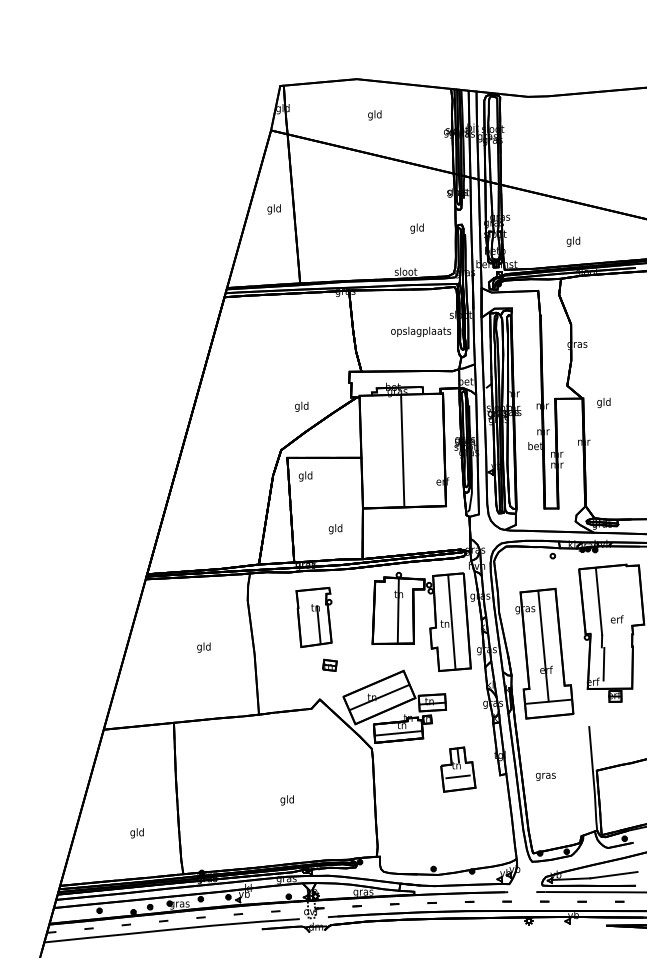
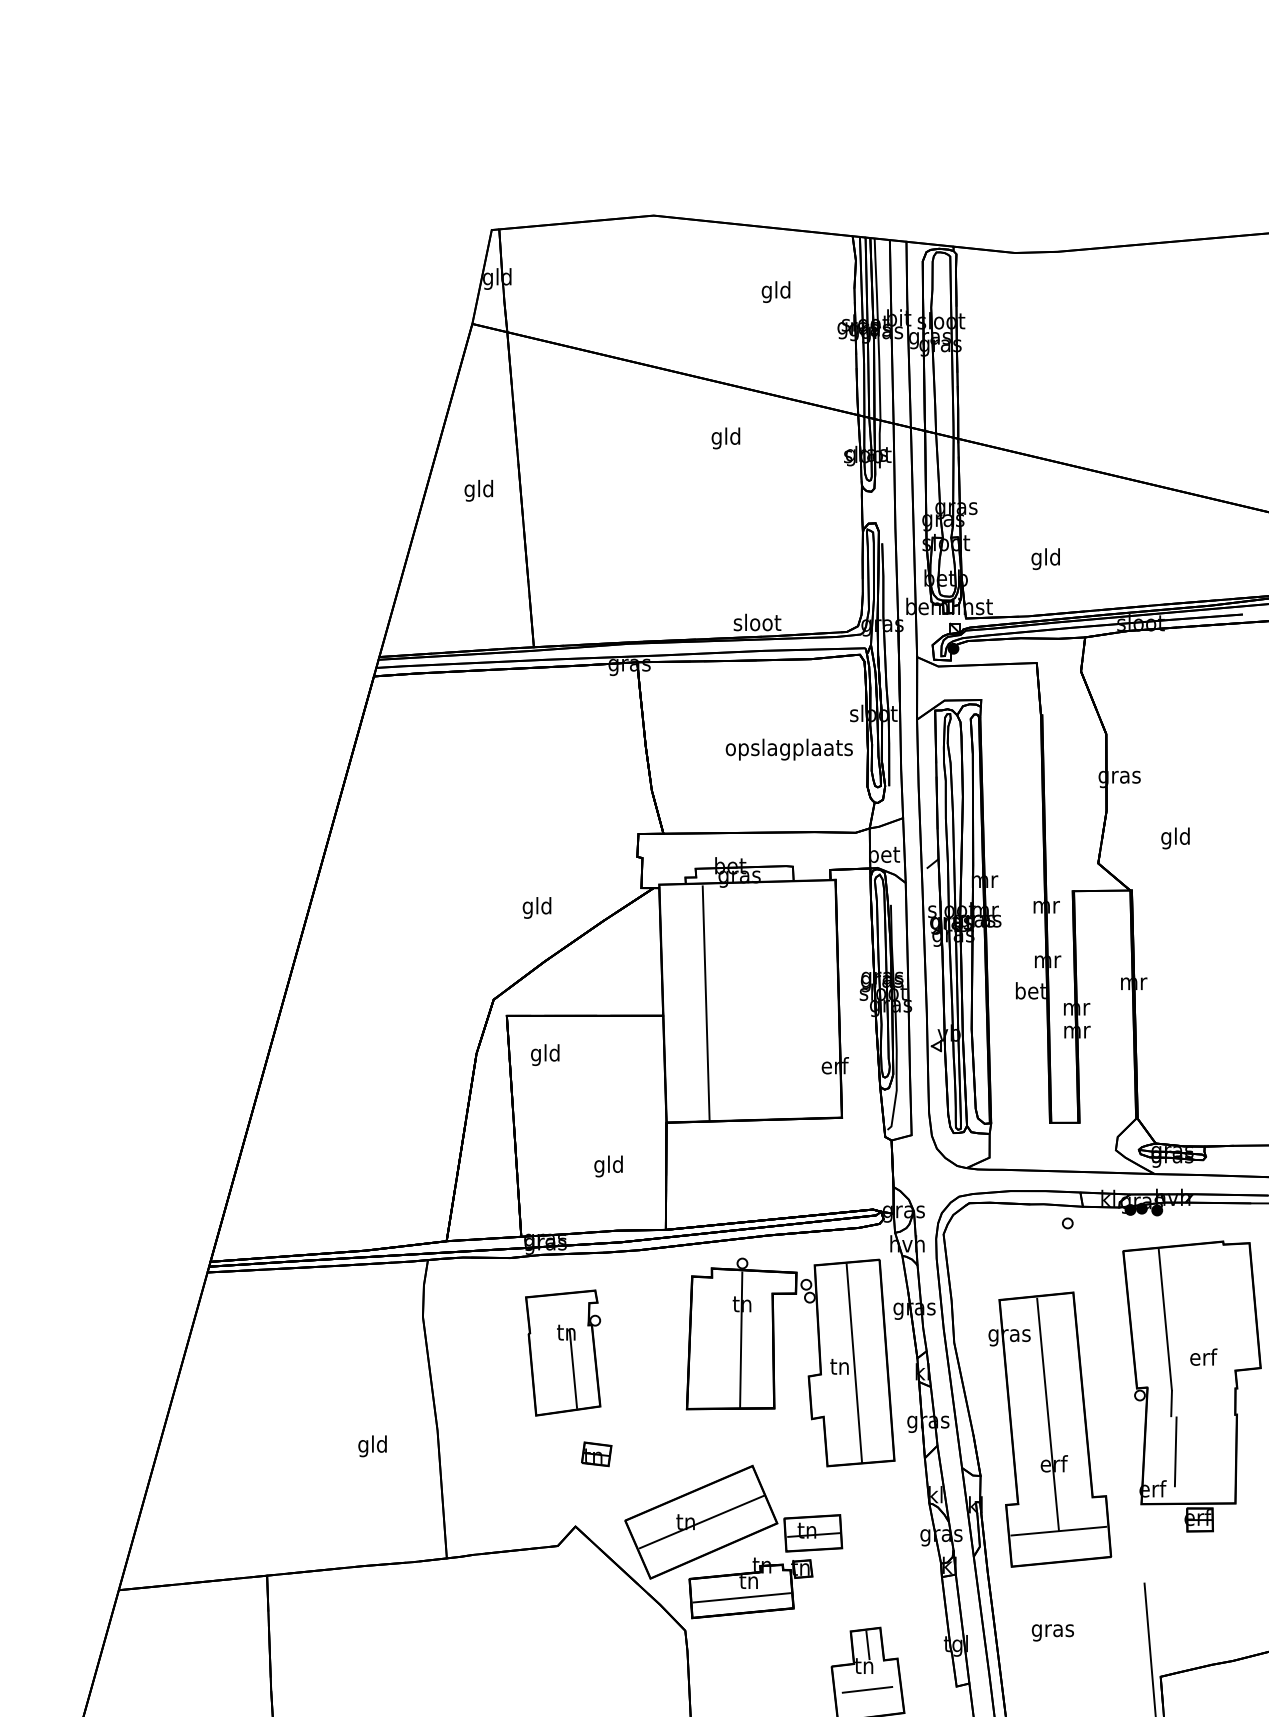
text: (374, 115) -> (775, 292), moved
text: (416, 228) -> (724, 438), moved
text: (573, 241) -> (1045, 558), moved
text: (603, 402) -> (1174, 837), moved
line: (402, 450) -> (705, 1002), moved
text: (203, 647) -> (371, 1446), moved
text: (545, 776) -> (1052, 1632), moved

